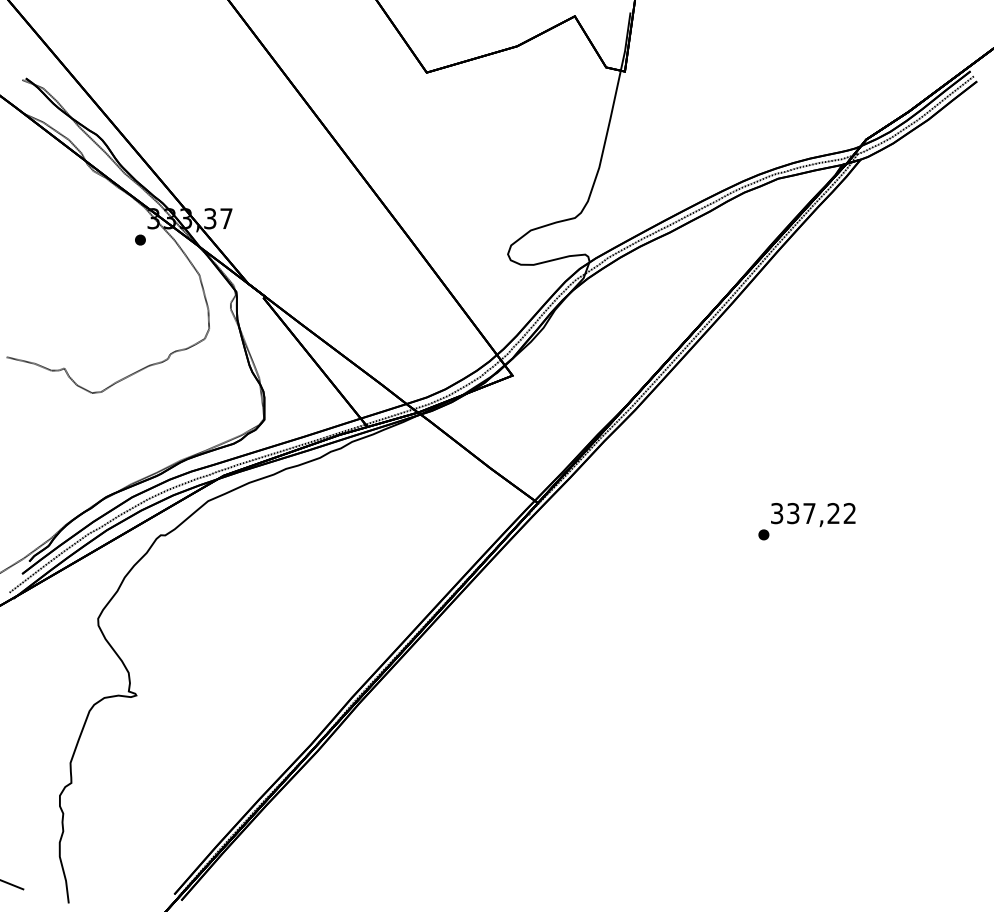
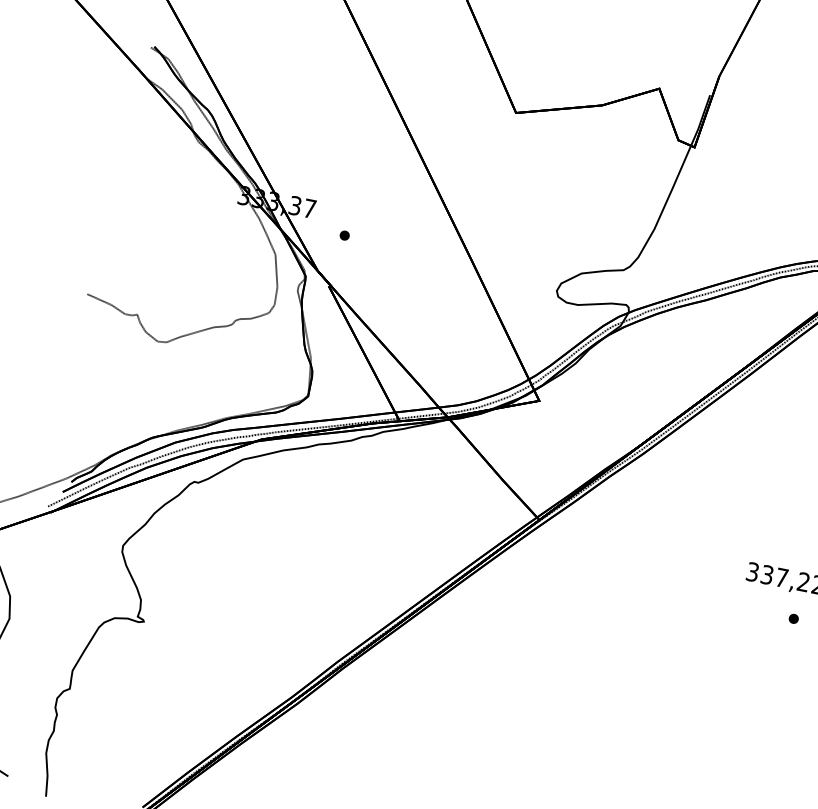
part: (140, 239) -> (344, 235), moved
part: (763, 534) -> (793, 618), moved

